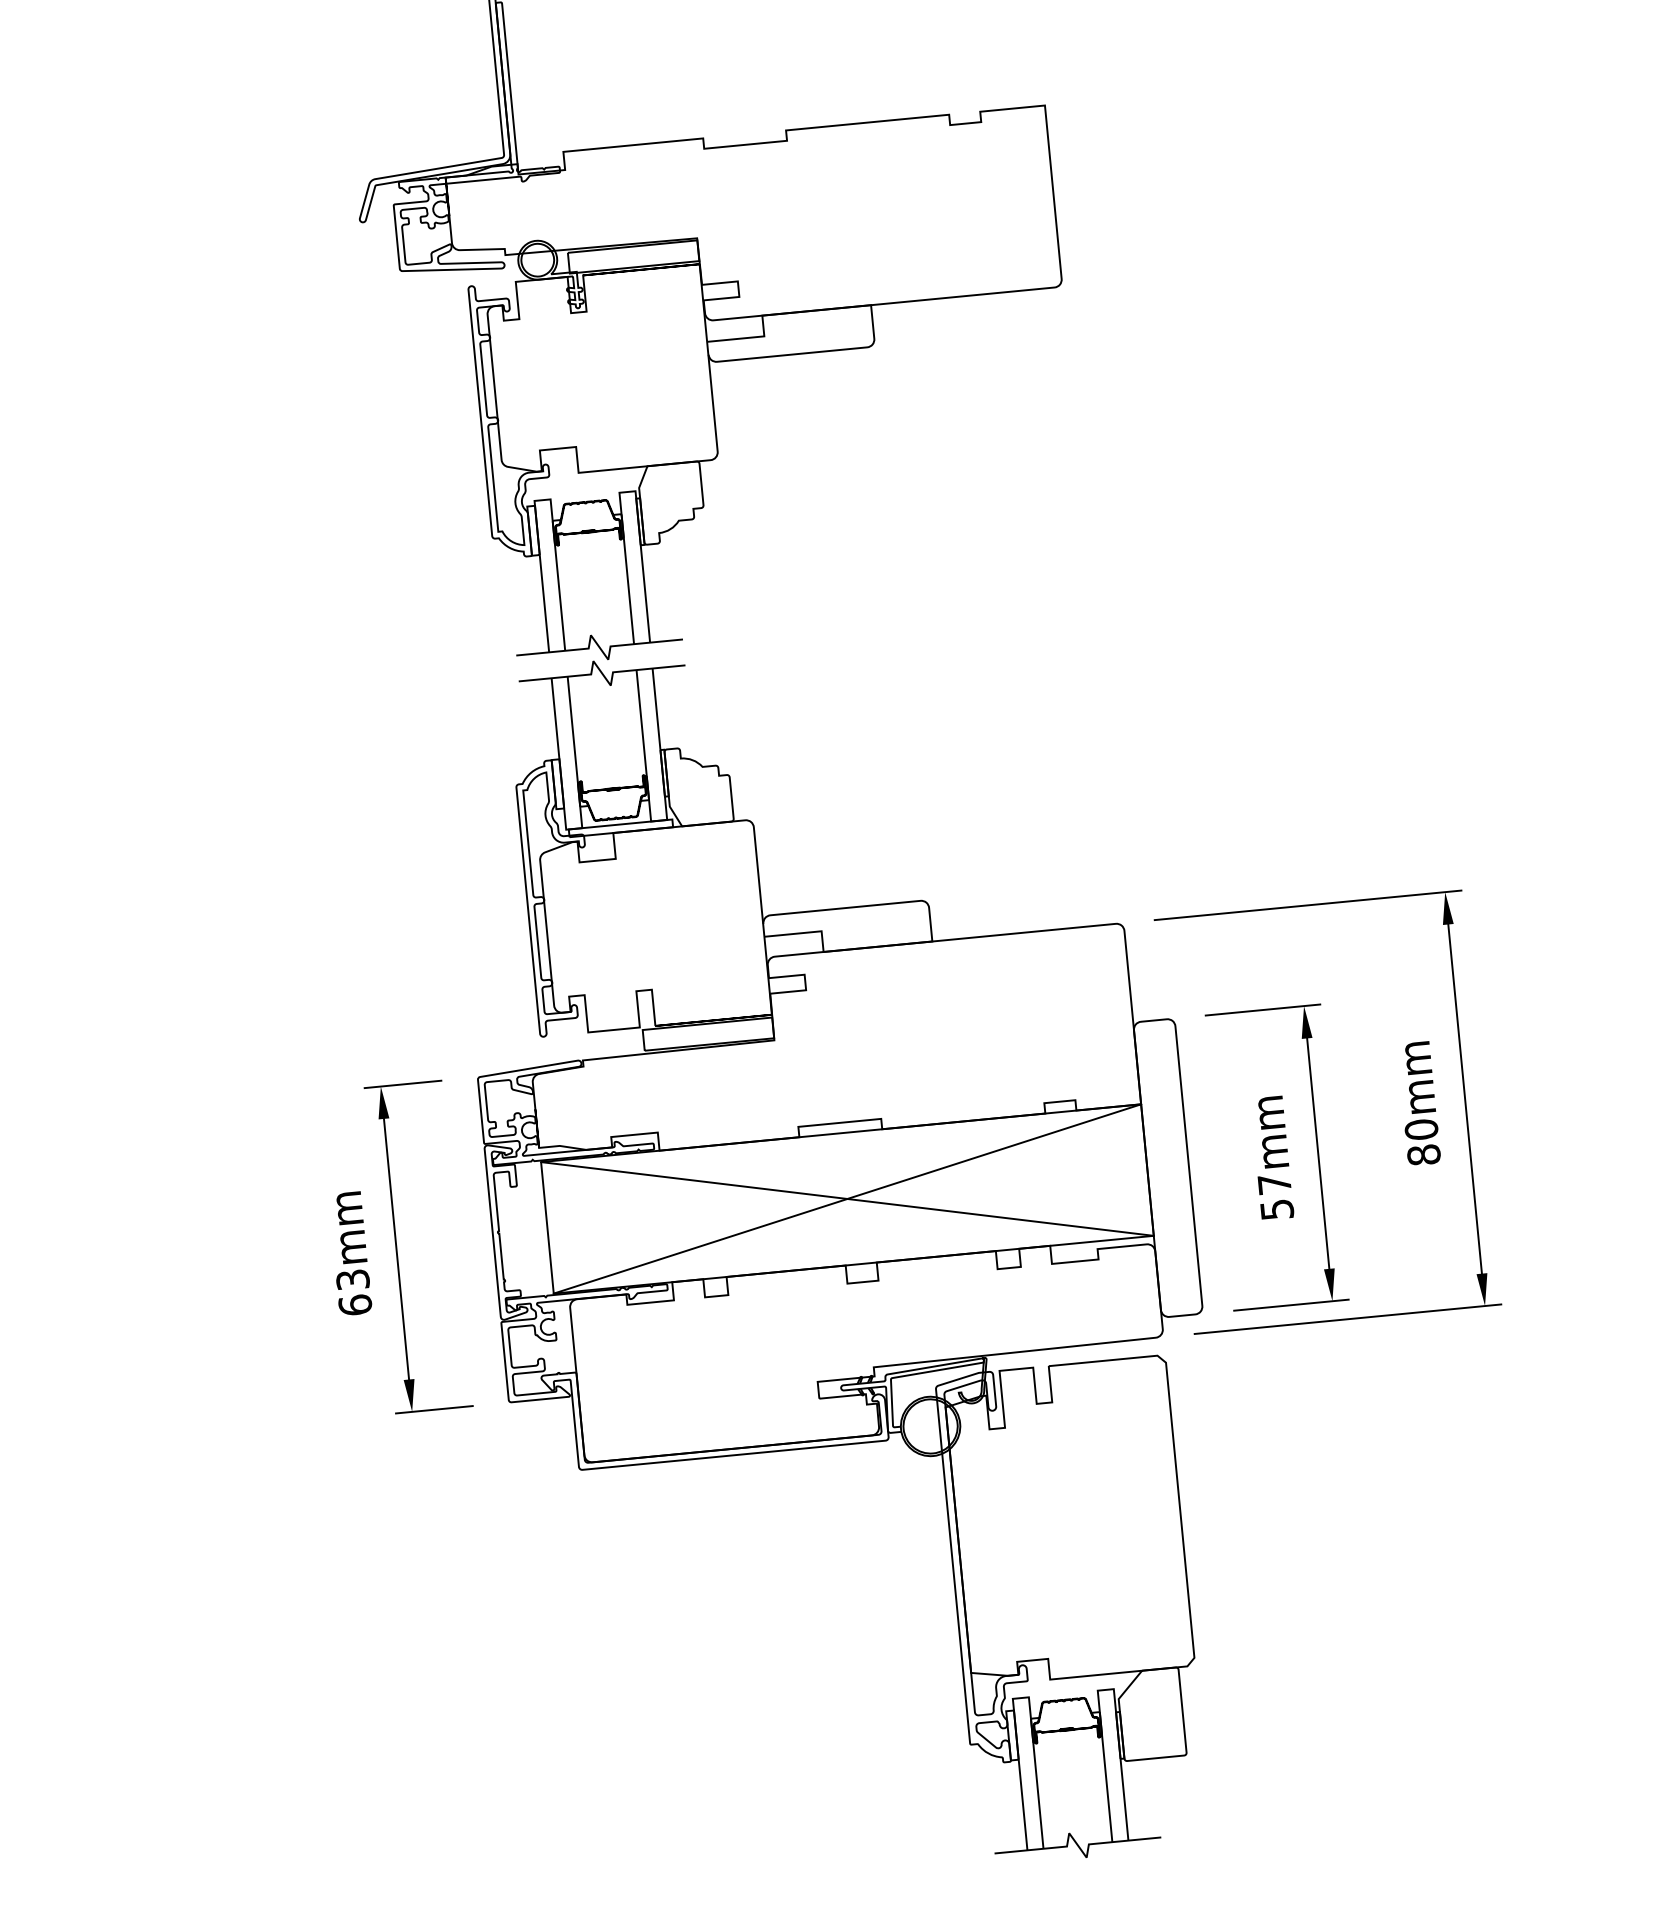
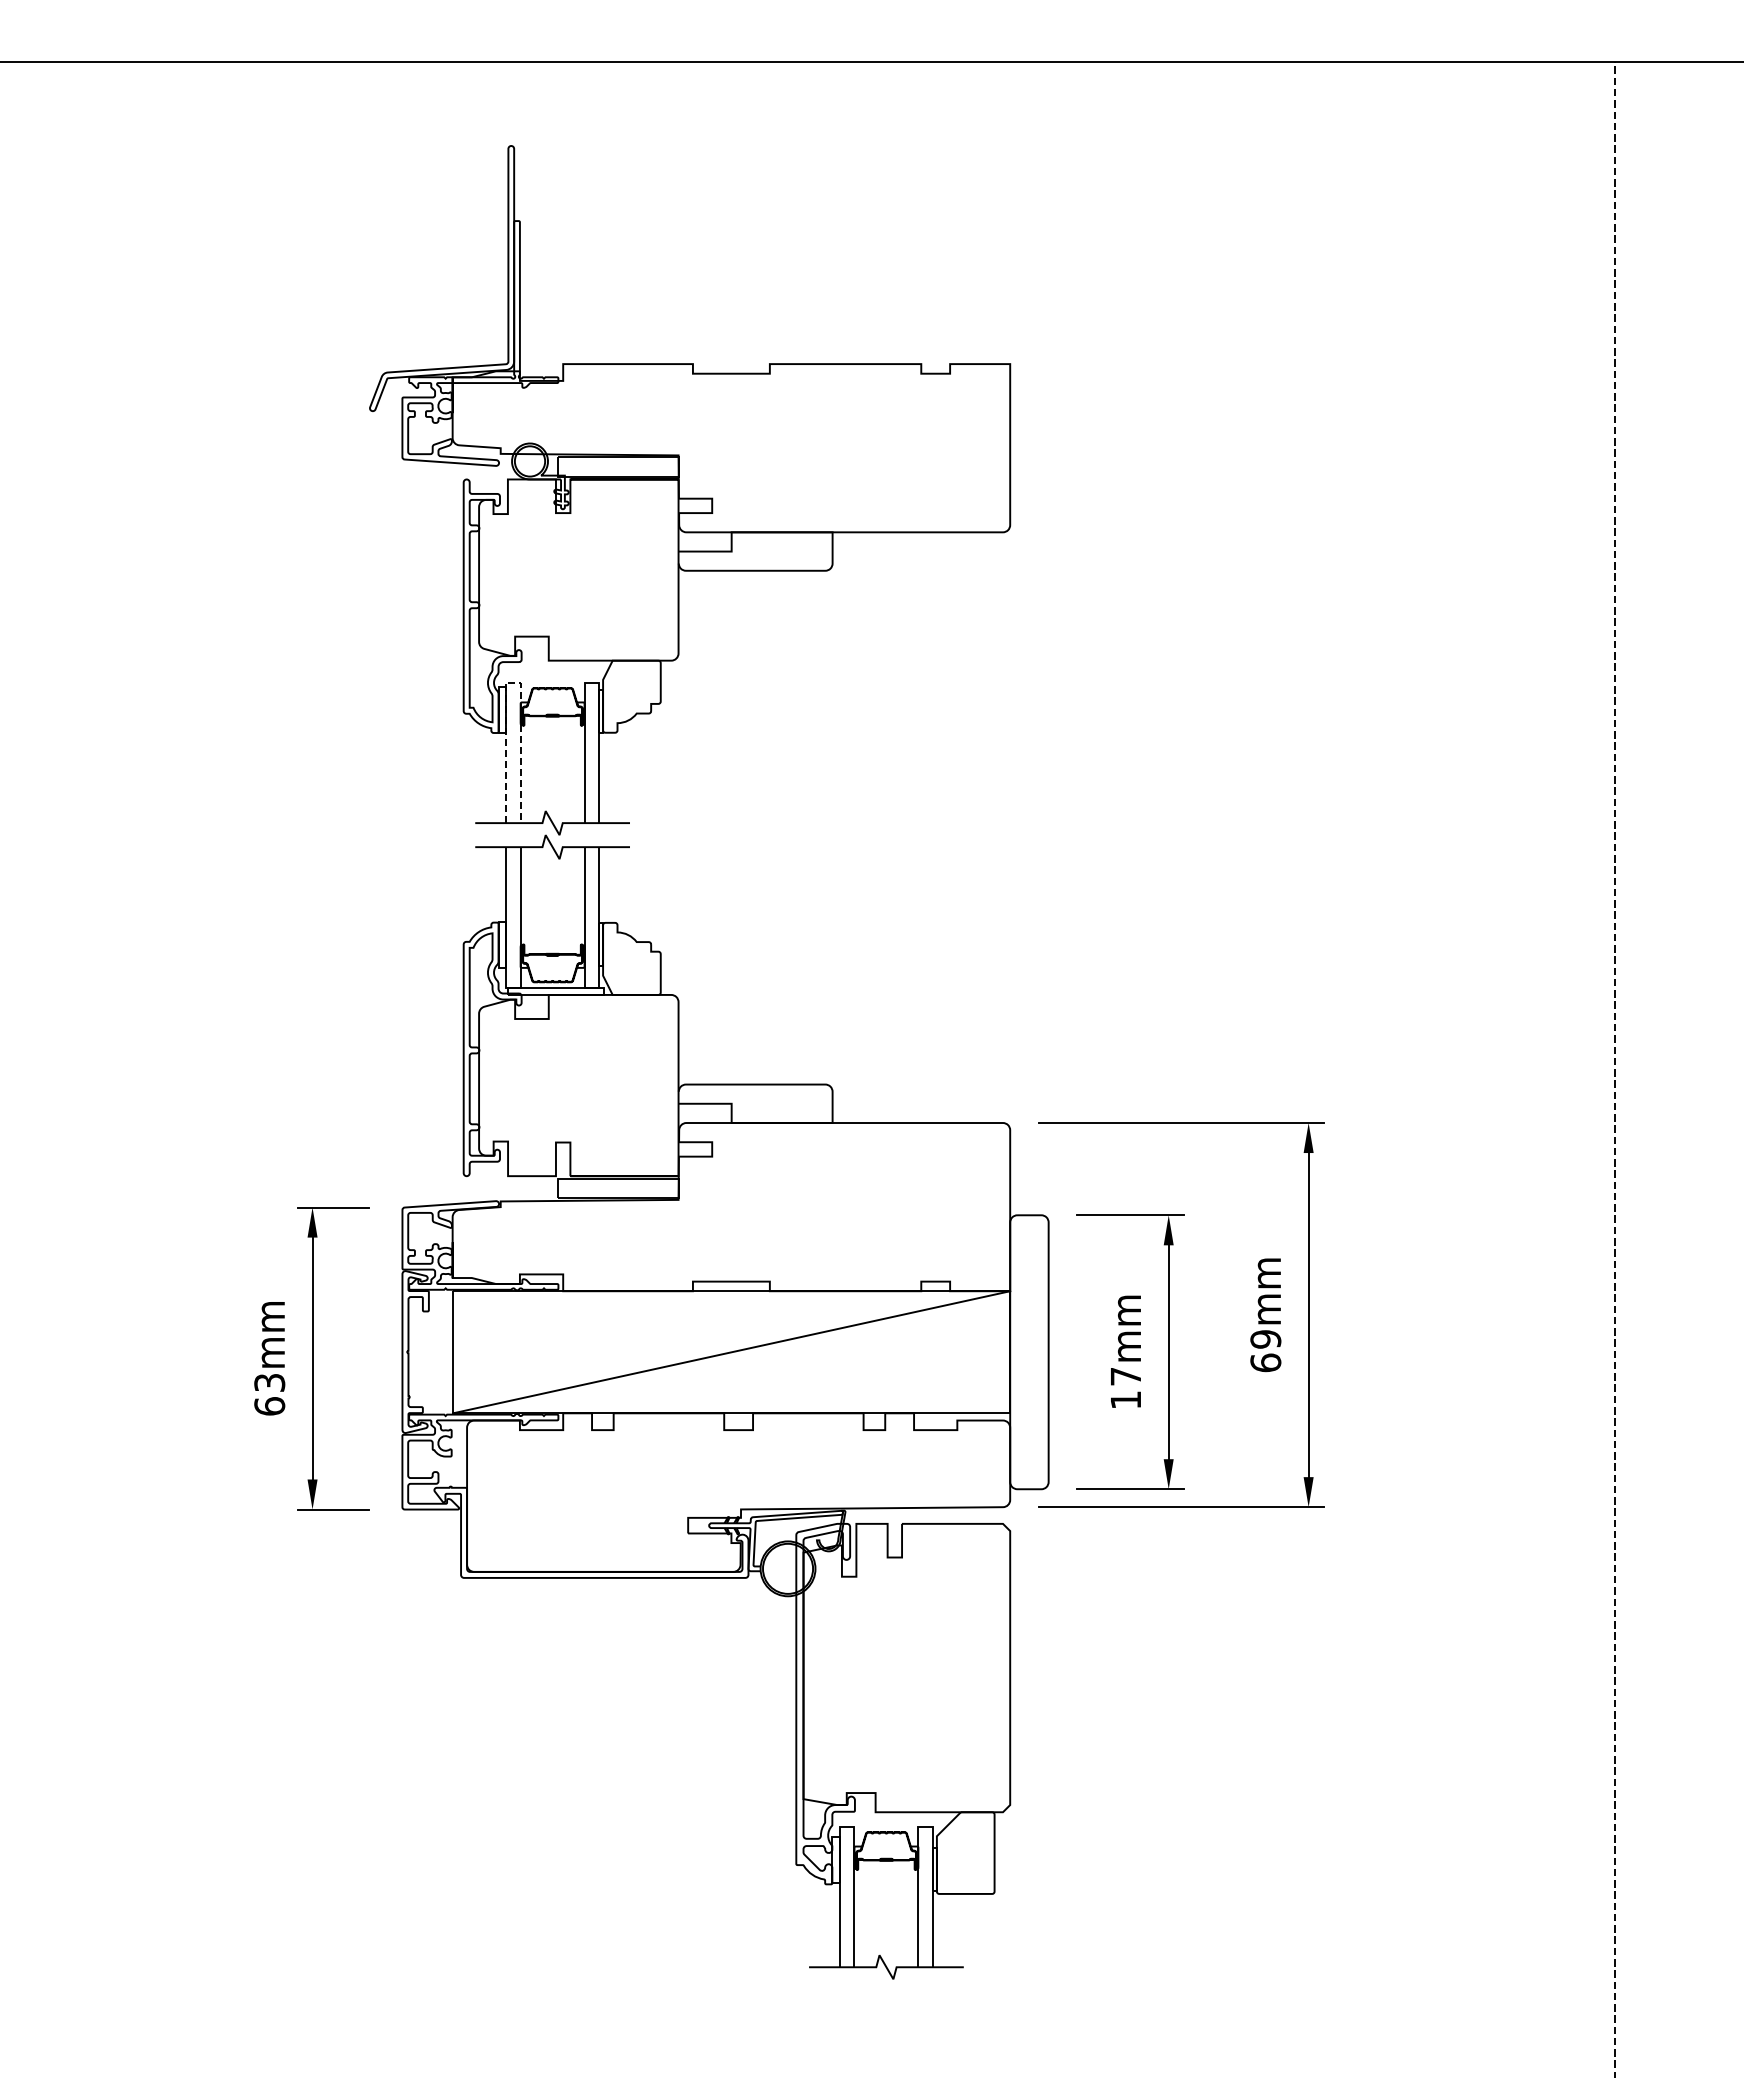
line: (542, 500) -> (513, 682), solid -> dashed
text: (1422, 1142) -> (1265, 1351), 80mm -> 69mm
line: (847, 1199) -> (731, 1352), removed
text: (1277, 1209) -> (1126, 1400), 57mm -> 17mm

